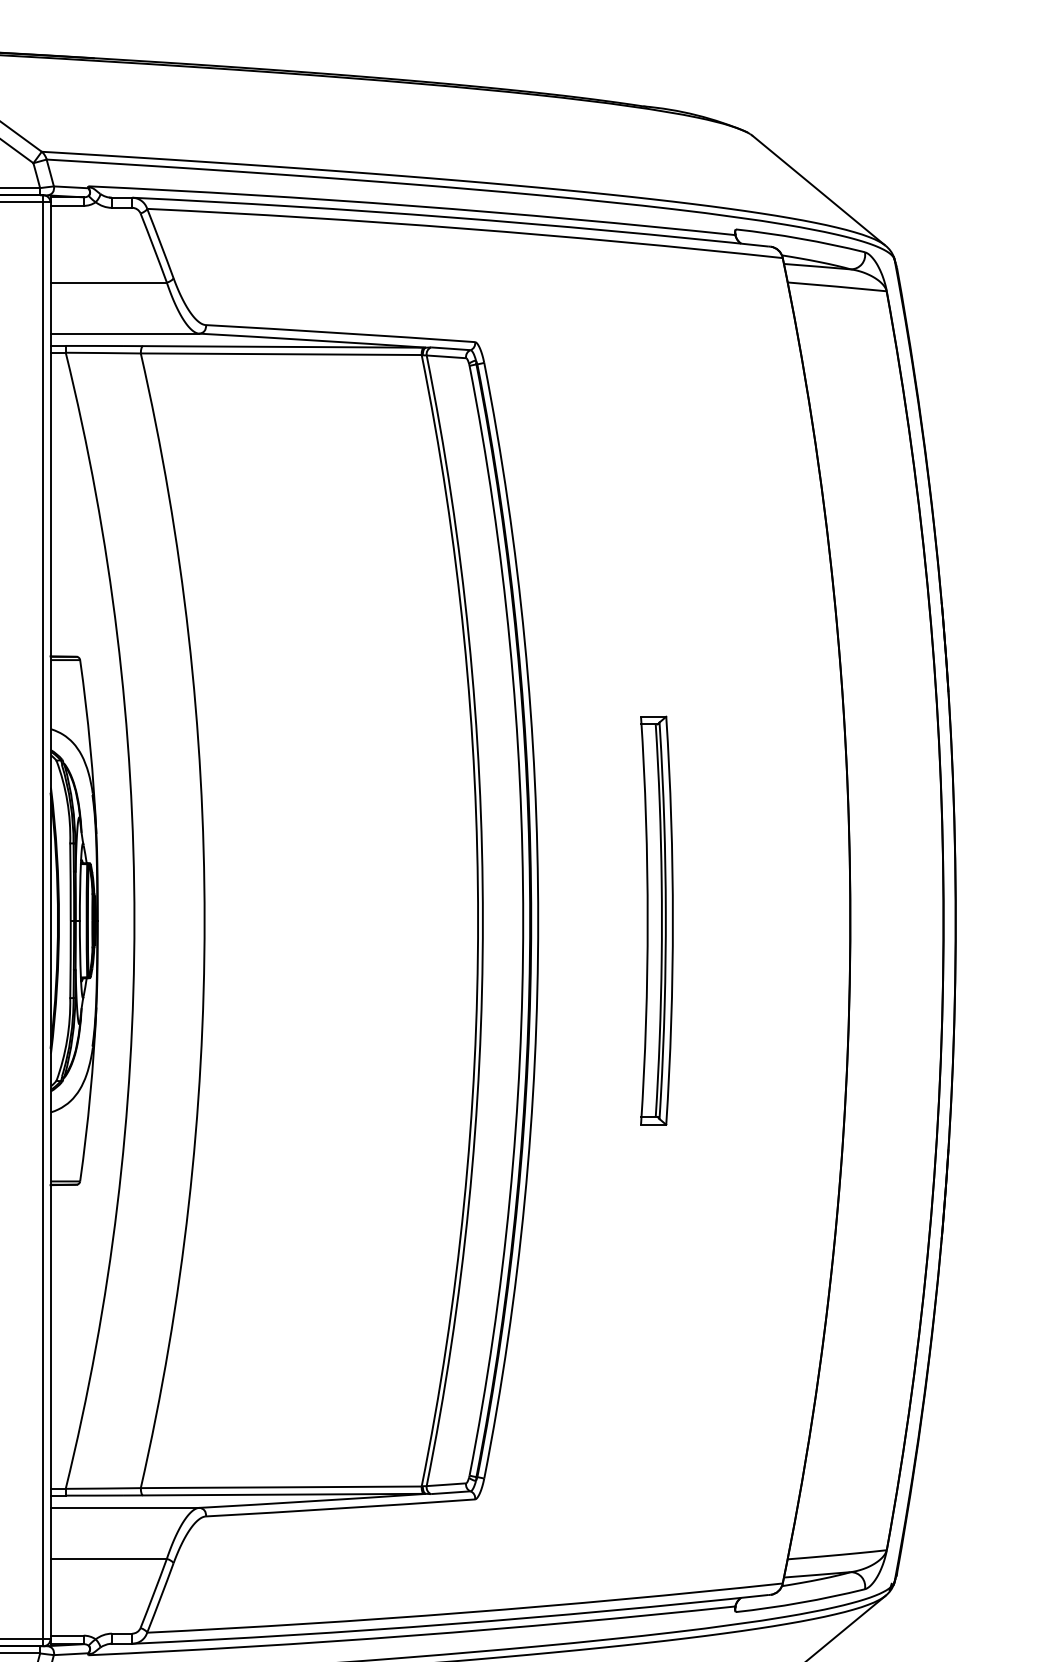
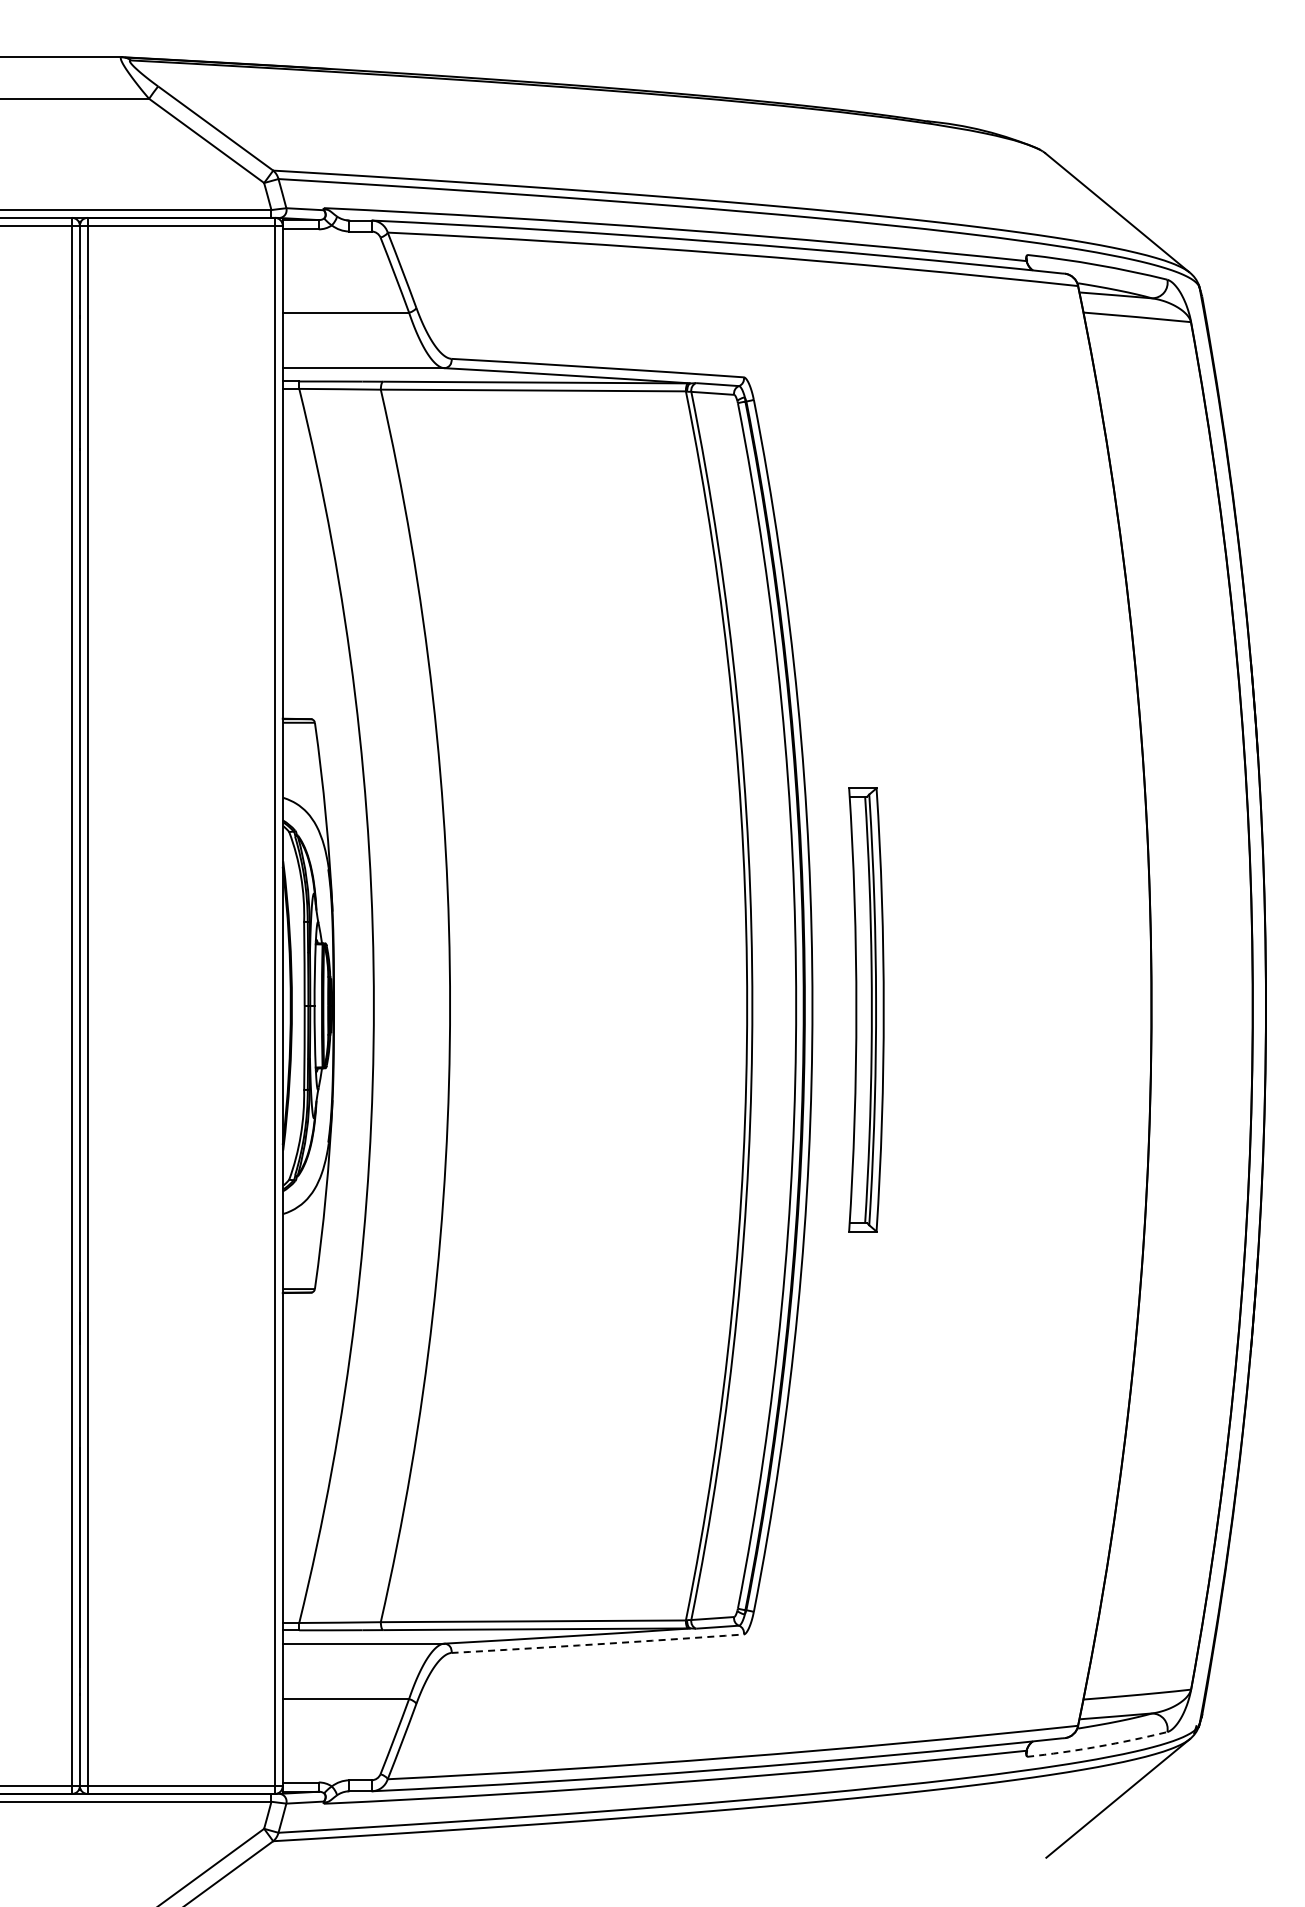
part: (656, 920) -> (866, 1009), moved
arc: (340, 1508) -> (597, 1644), solid -> dashed
arc: (800, 1602) -> (1097, 1746), solid -> dashed

